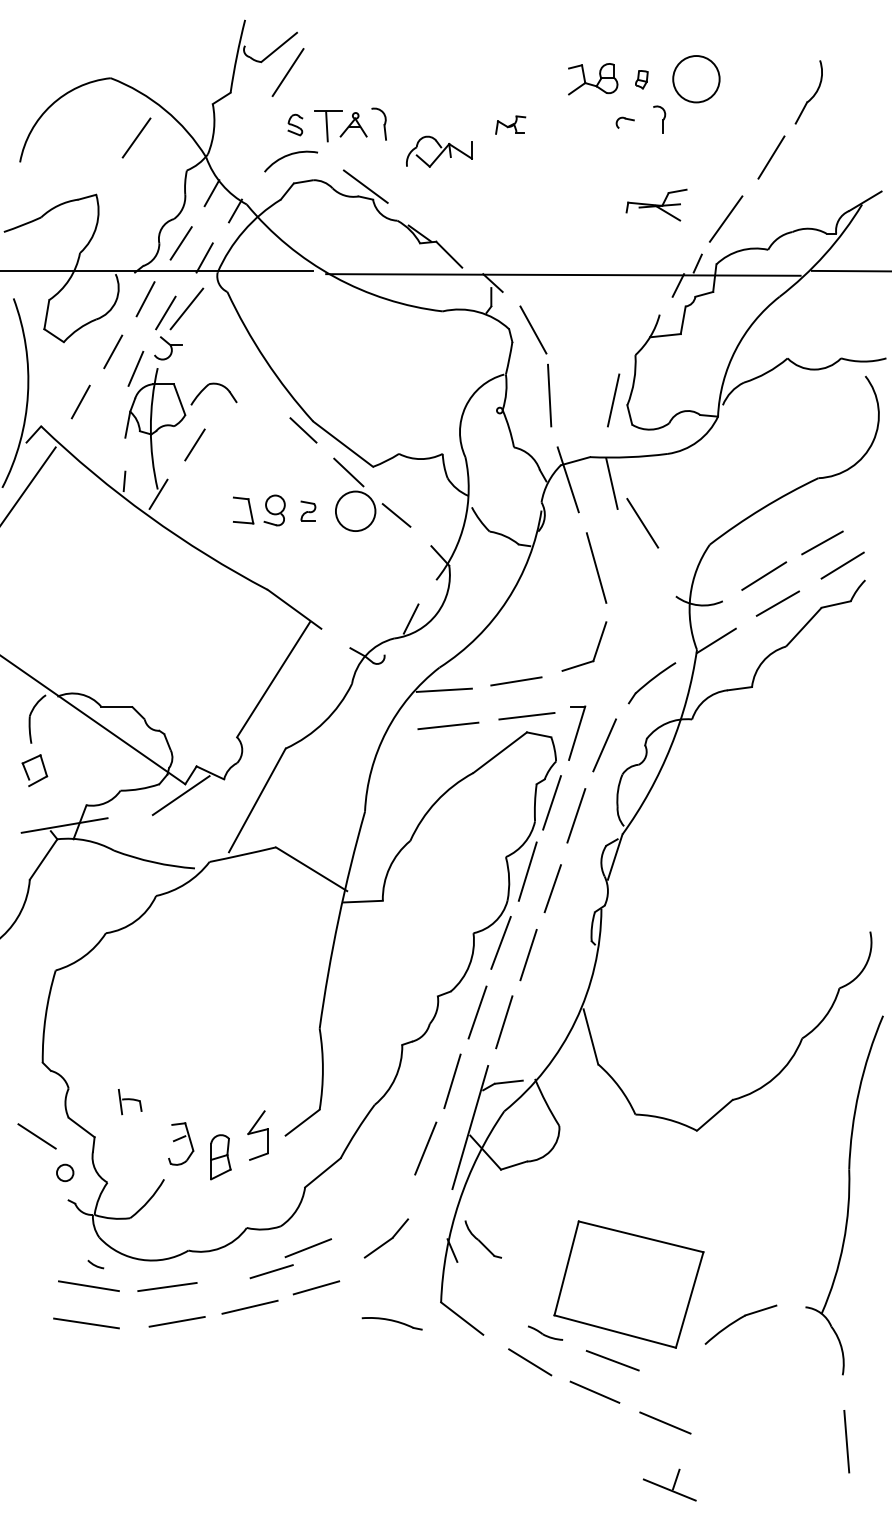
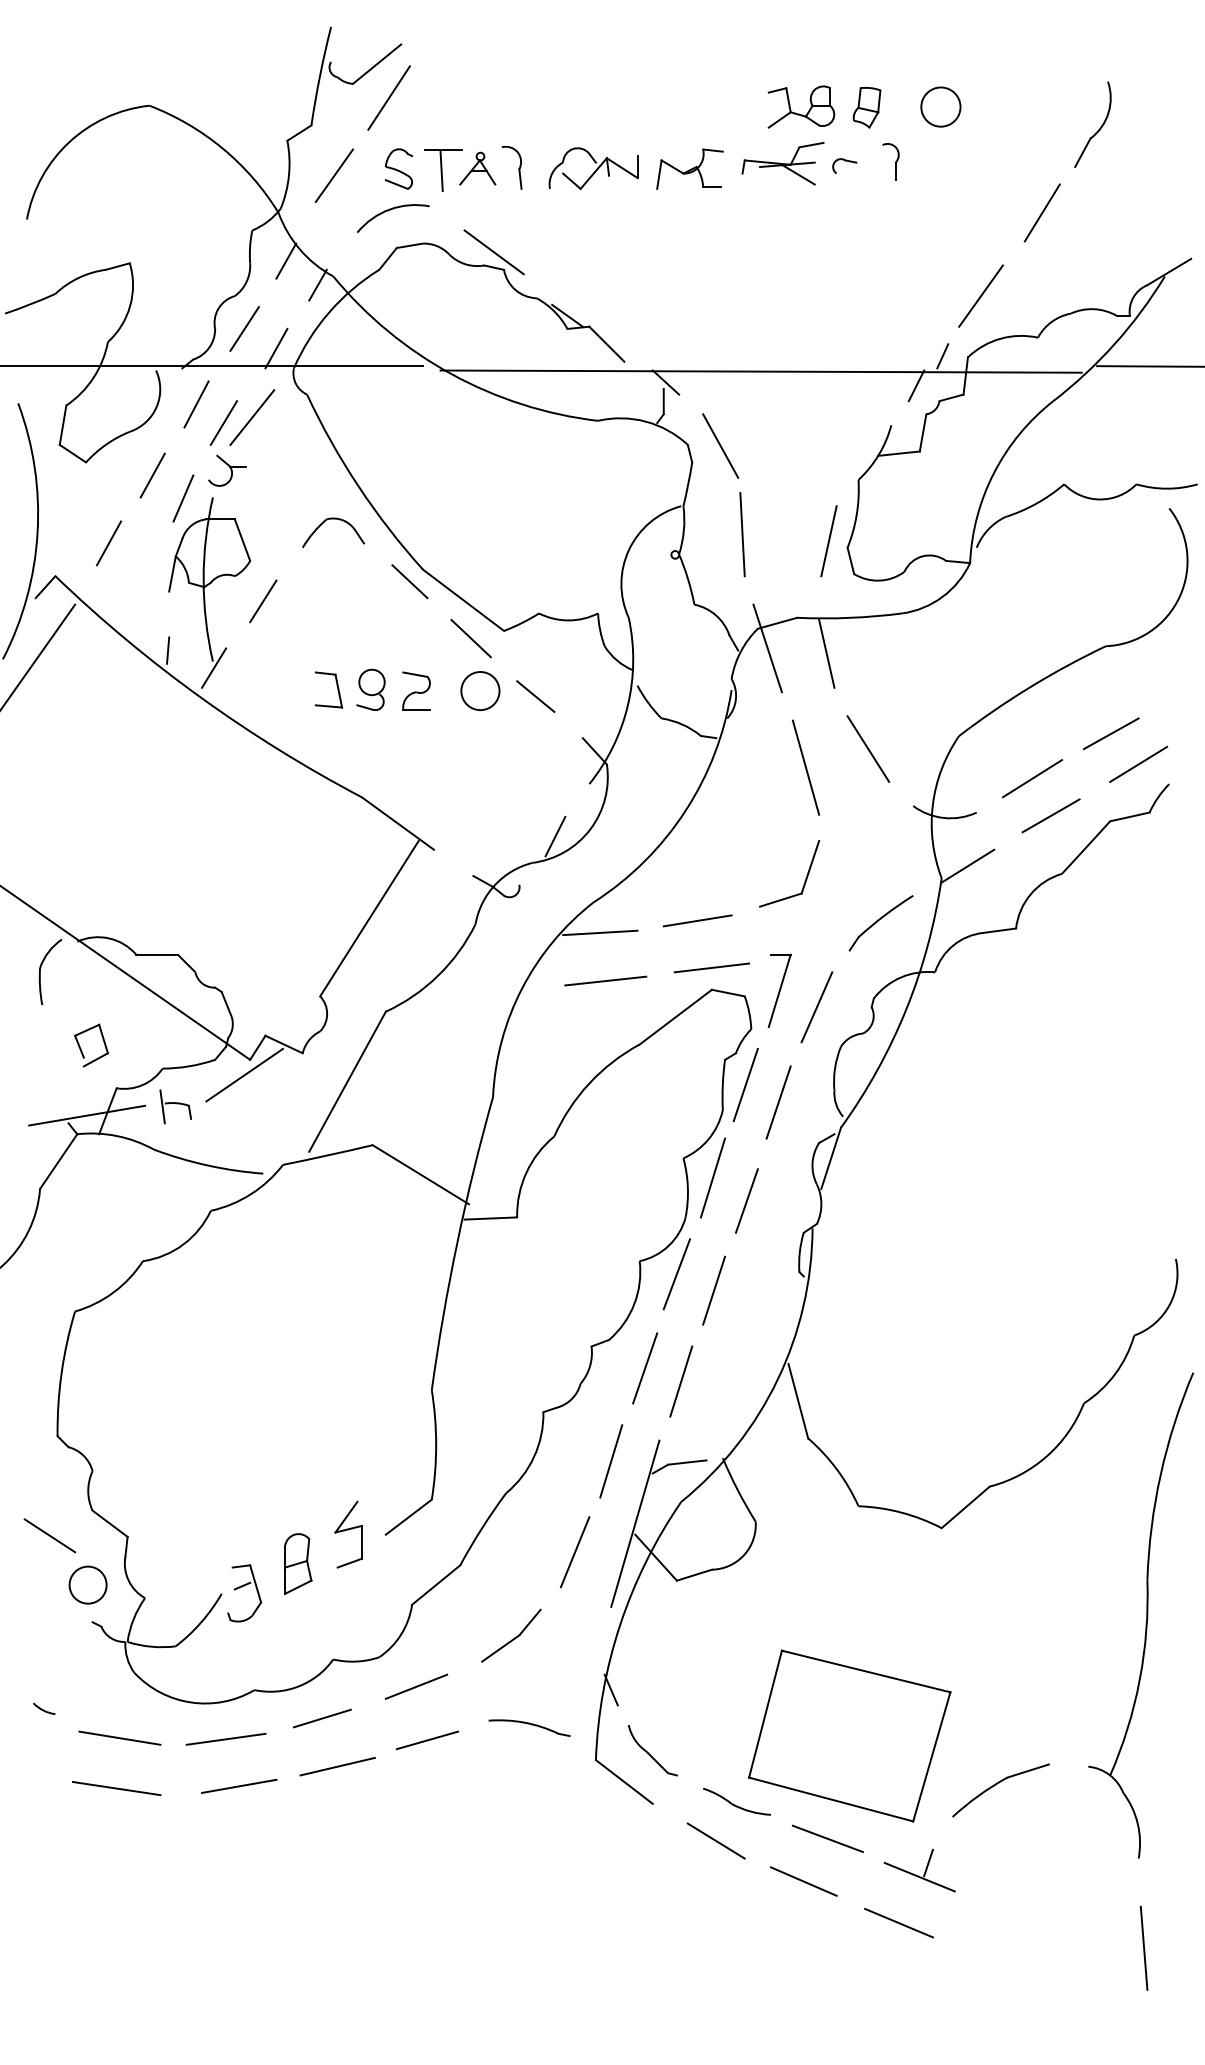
circle: (695, 78) -> (939, 106), size x0.62
part: (641, 79) -> (866, 107), size x1.67
part: (295, 124) -> (399, 168), size x1.43
part: (510, 124) -> (689, 168), size x1.67
line: (136, 137) -> (334, 175), moved
part: (439, 151) -> (593, 168), moved
part: (656, 204) -> (782, 162), moved
part: (209, 385) -> (327, 520), moved
part: (308, 510) -> (416, 689), size x1.43
circle: (355, 511) -> (480, 691), size x0.71
line: (642, 523) -> (868, 749), moved
part: (28, 774) -> (82, 1050), moved
part: (130, 1102) -> (176, 1107), moved
part: (181, 1143) -> (245, 1592), moved
circle: (64, 1172) -> (86, 1584), size x1.67
part: (386, 1238) -> (511, 1635), moved
part: (482, 1239) -> (651, 1750), moved
arc: (95, 1264) -> (43, 1708), moved
line: (271, 1271) -> (322, 1718), moved
part: (391, 1323) -> (528, 1727), moved
part: (545, 1332) -> (736, 1800), size x1.43
part: (669, 1484) -> (919, 1869), moved

